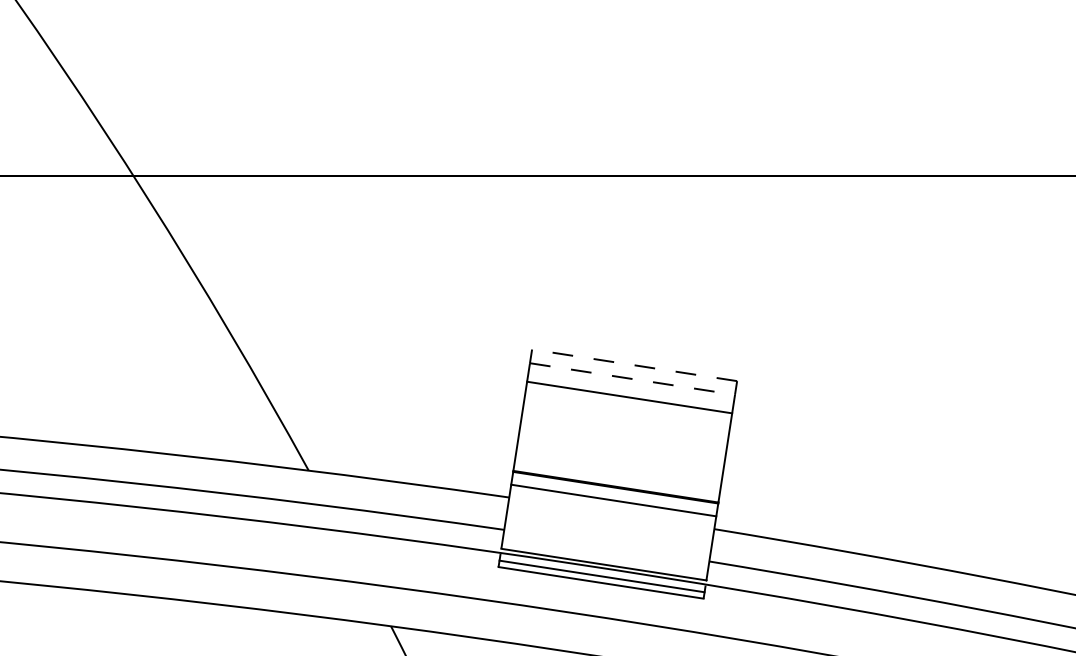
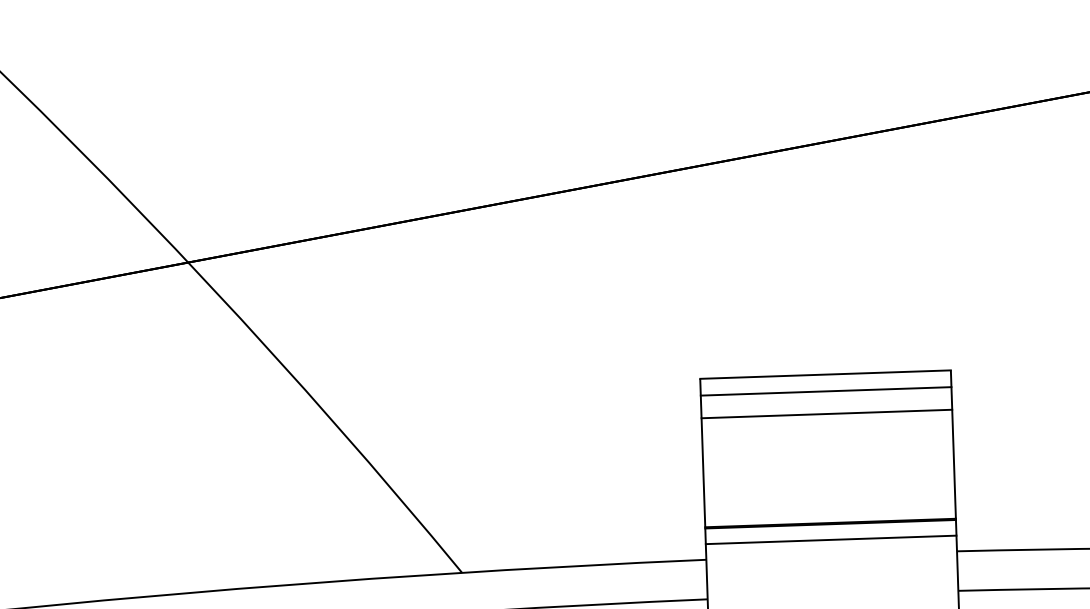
line: (634, 365) -> (825, 374), dashed -> solid
line: (632, 379) -> (826, 391), dashed -> solid

